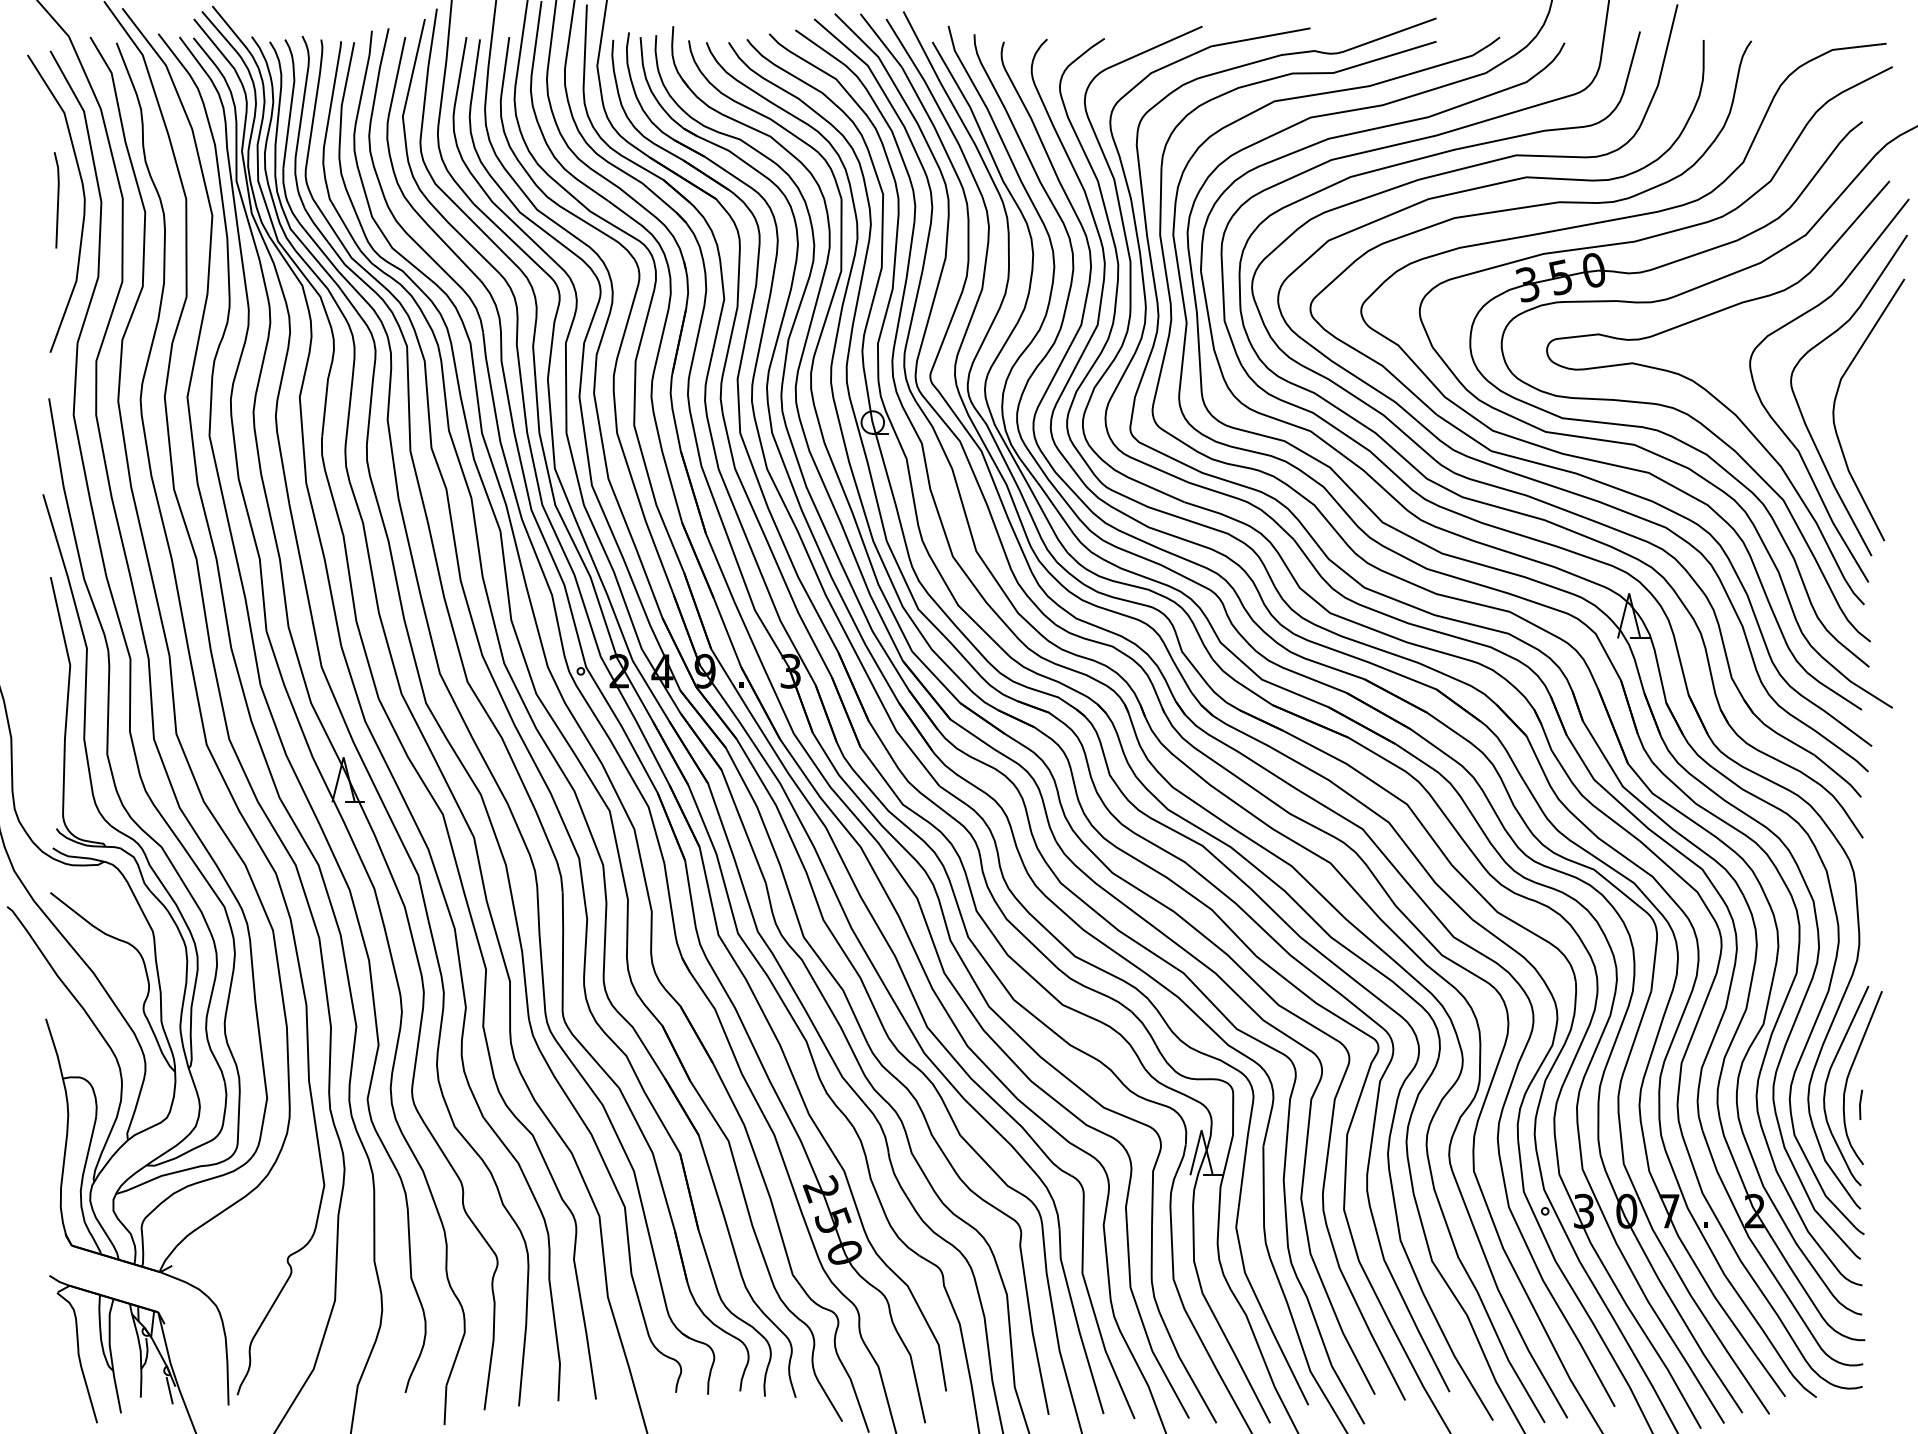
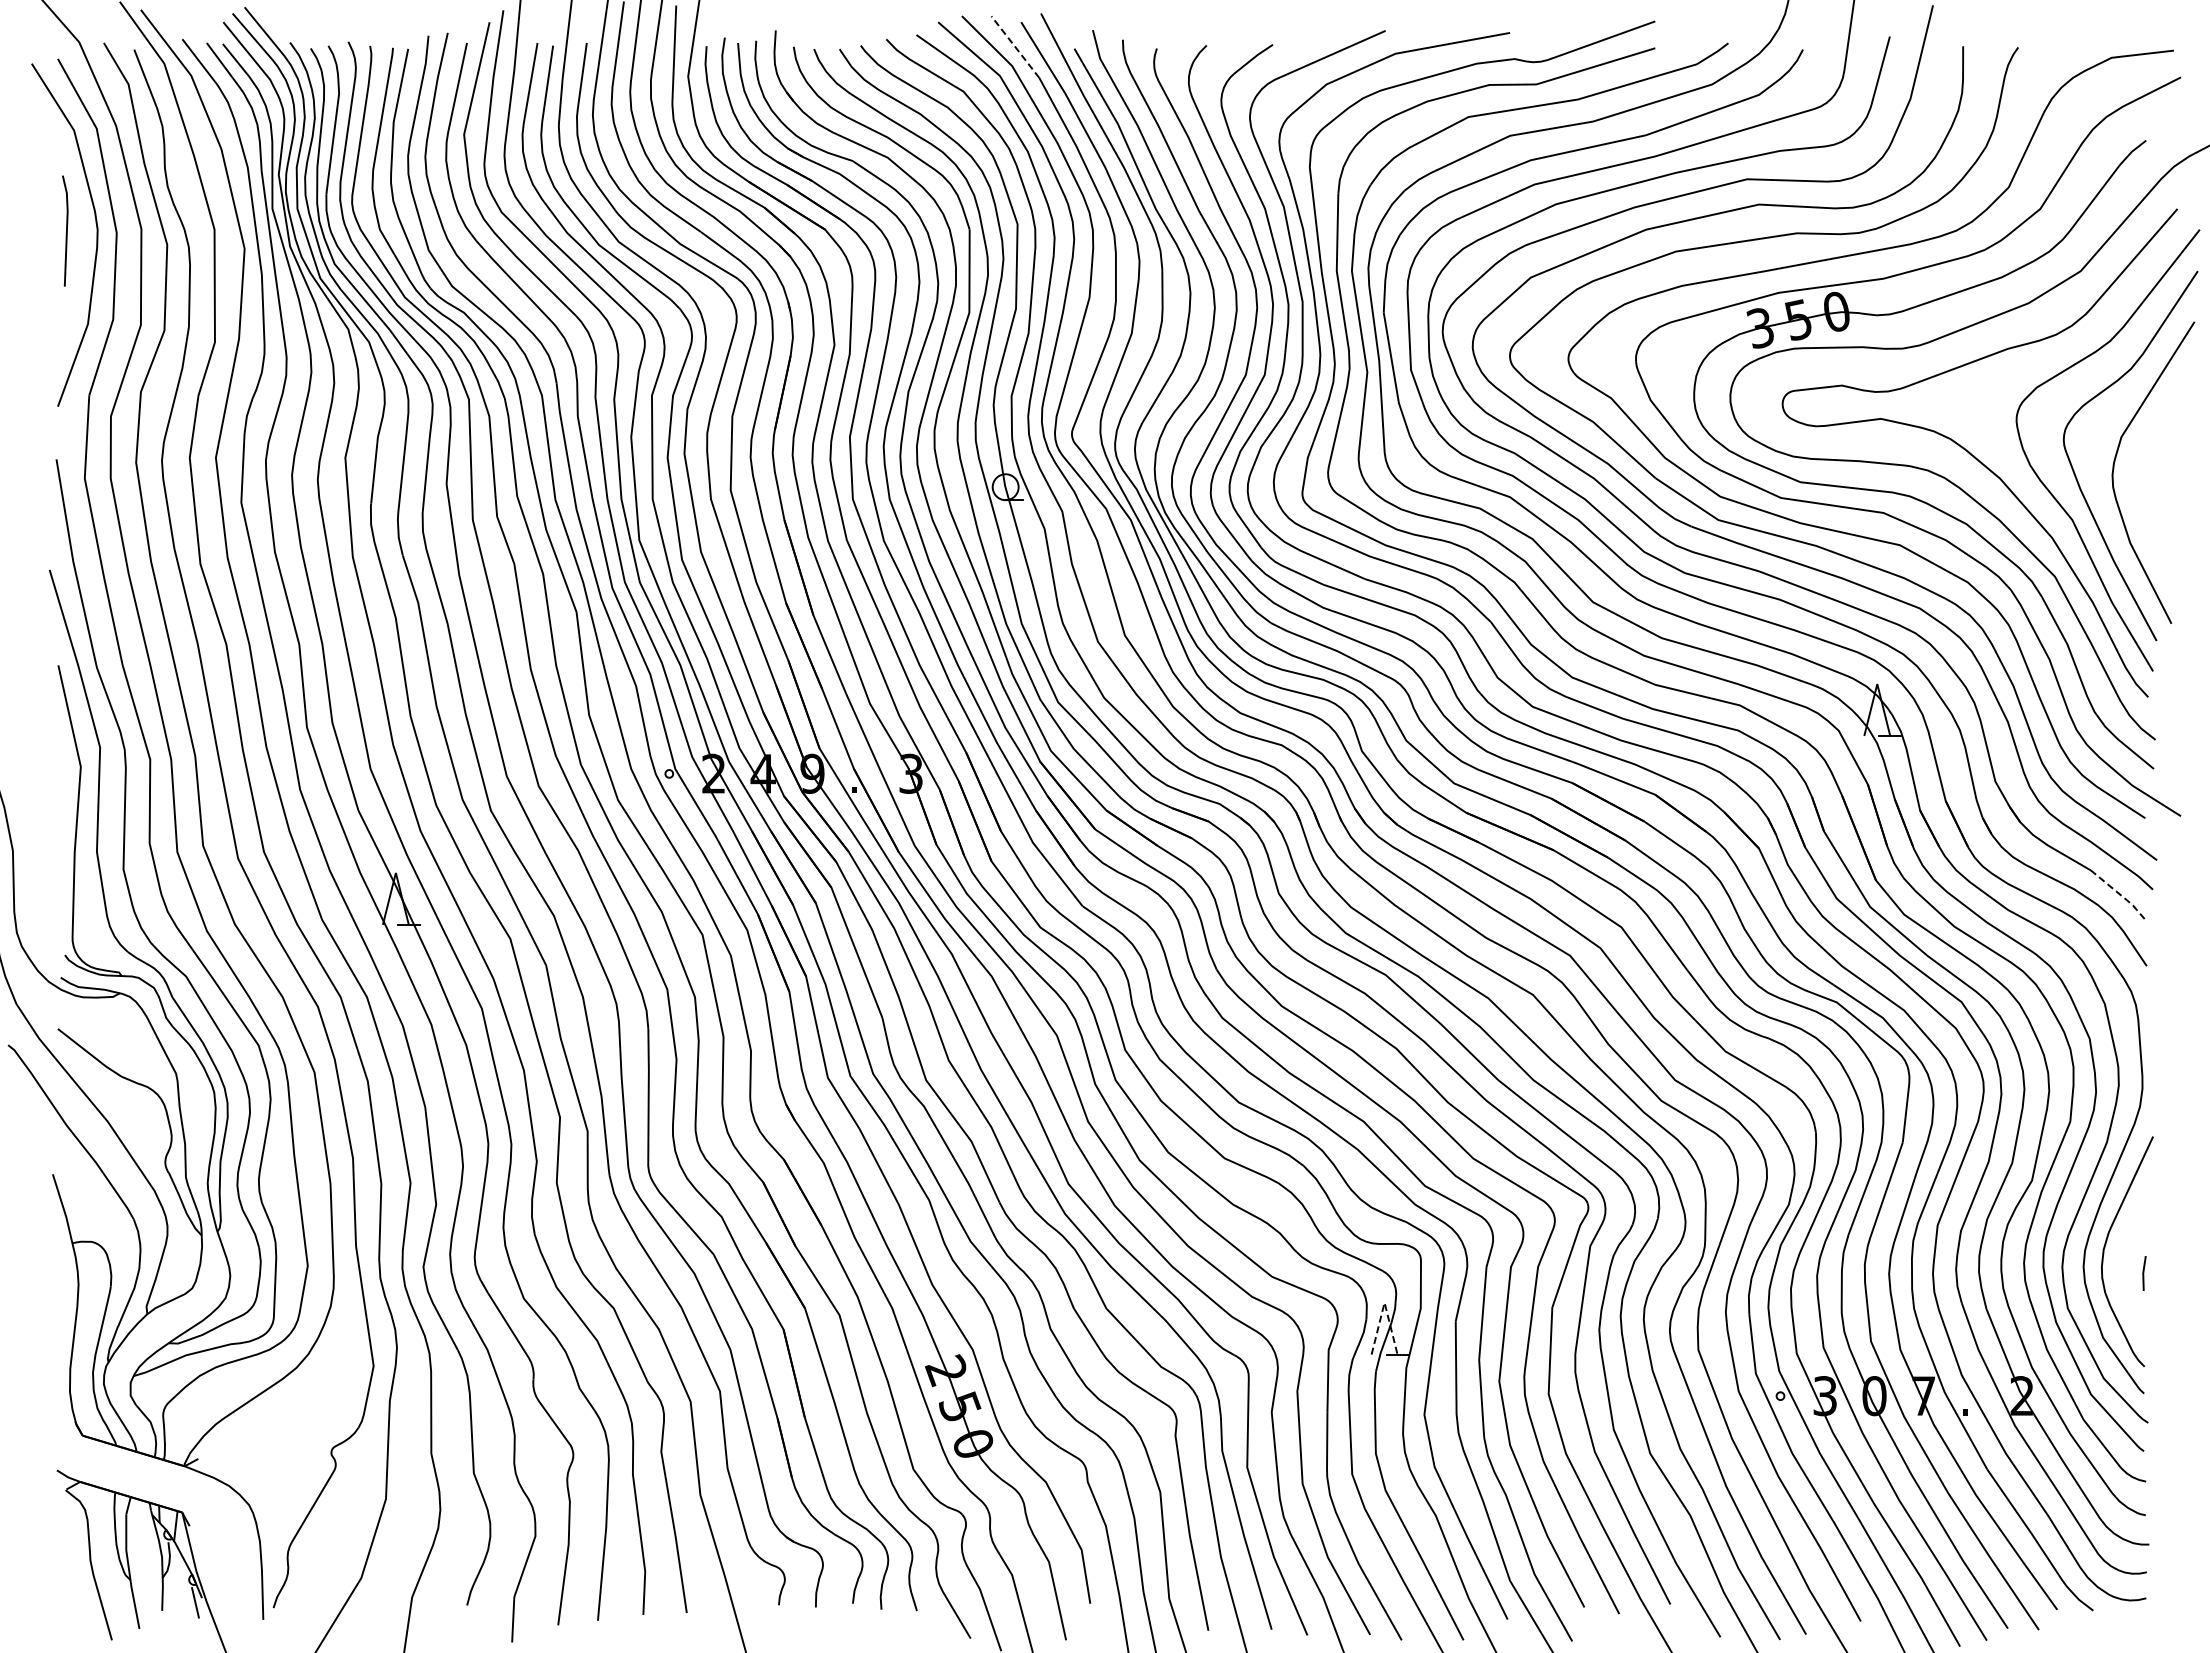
line: (881, 40) -> (1015, 46), solid -> dashed
line: (1839, 776) -> (2119, 894), solid -> dashed
curve: (1849, 1074) -> (2131, 1238), removed
line: (1201, 1130) -> (1384, 1302), solid -> dashed

